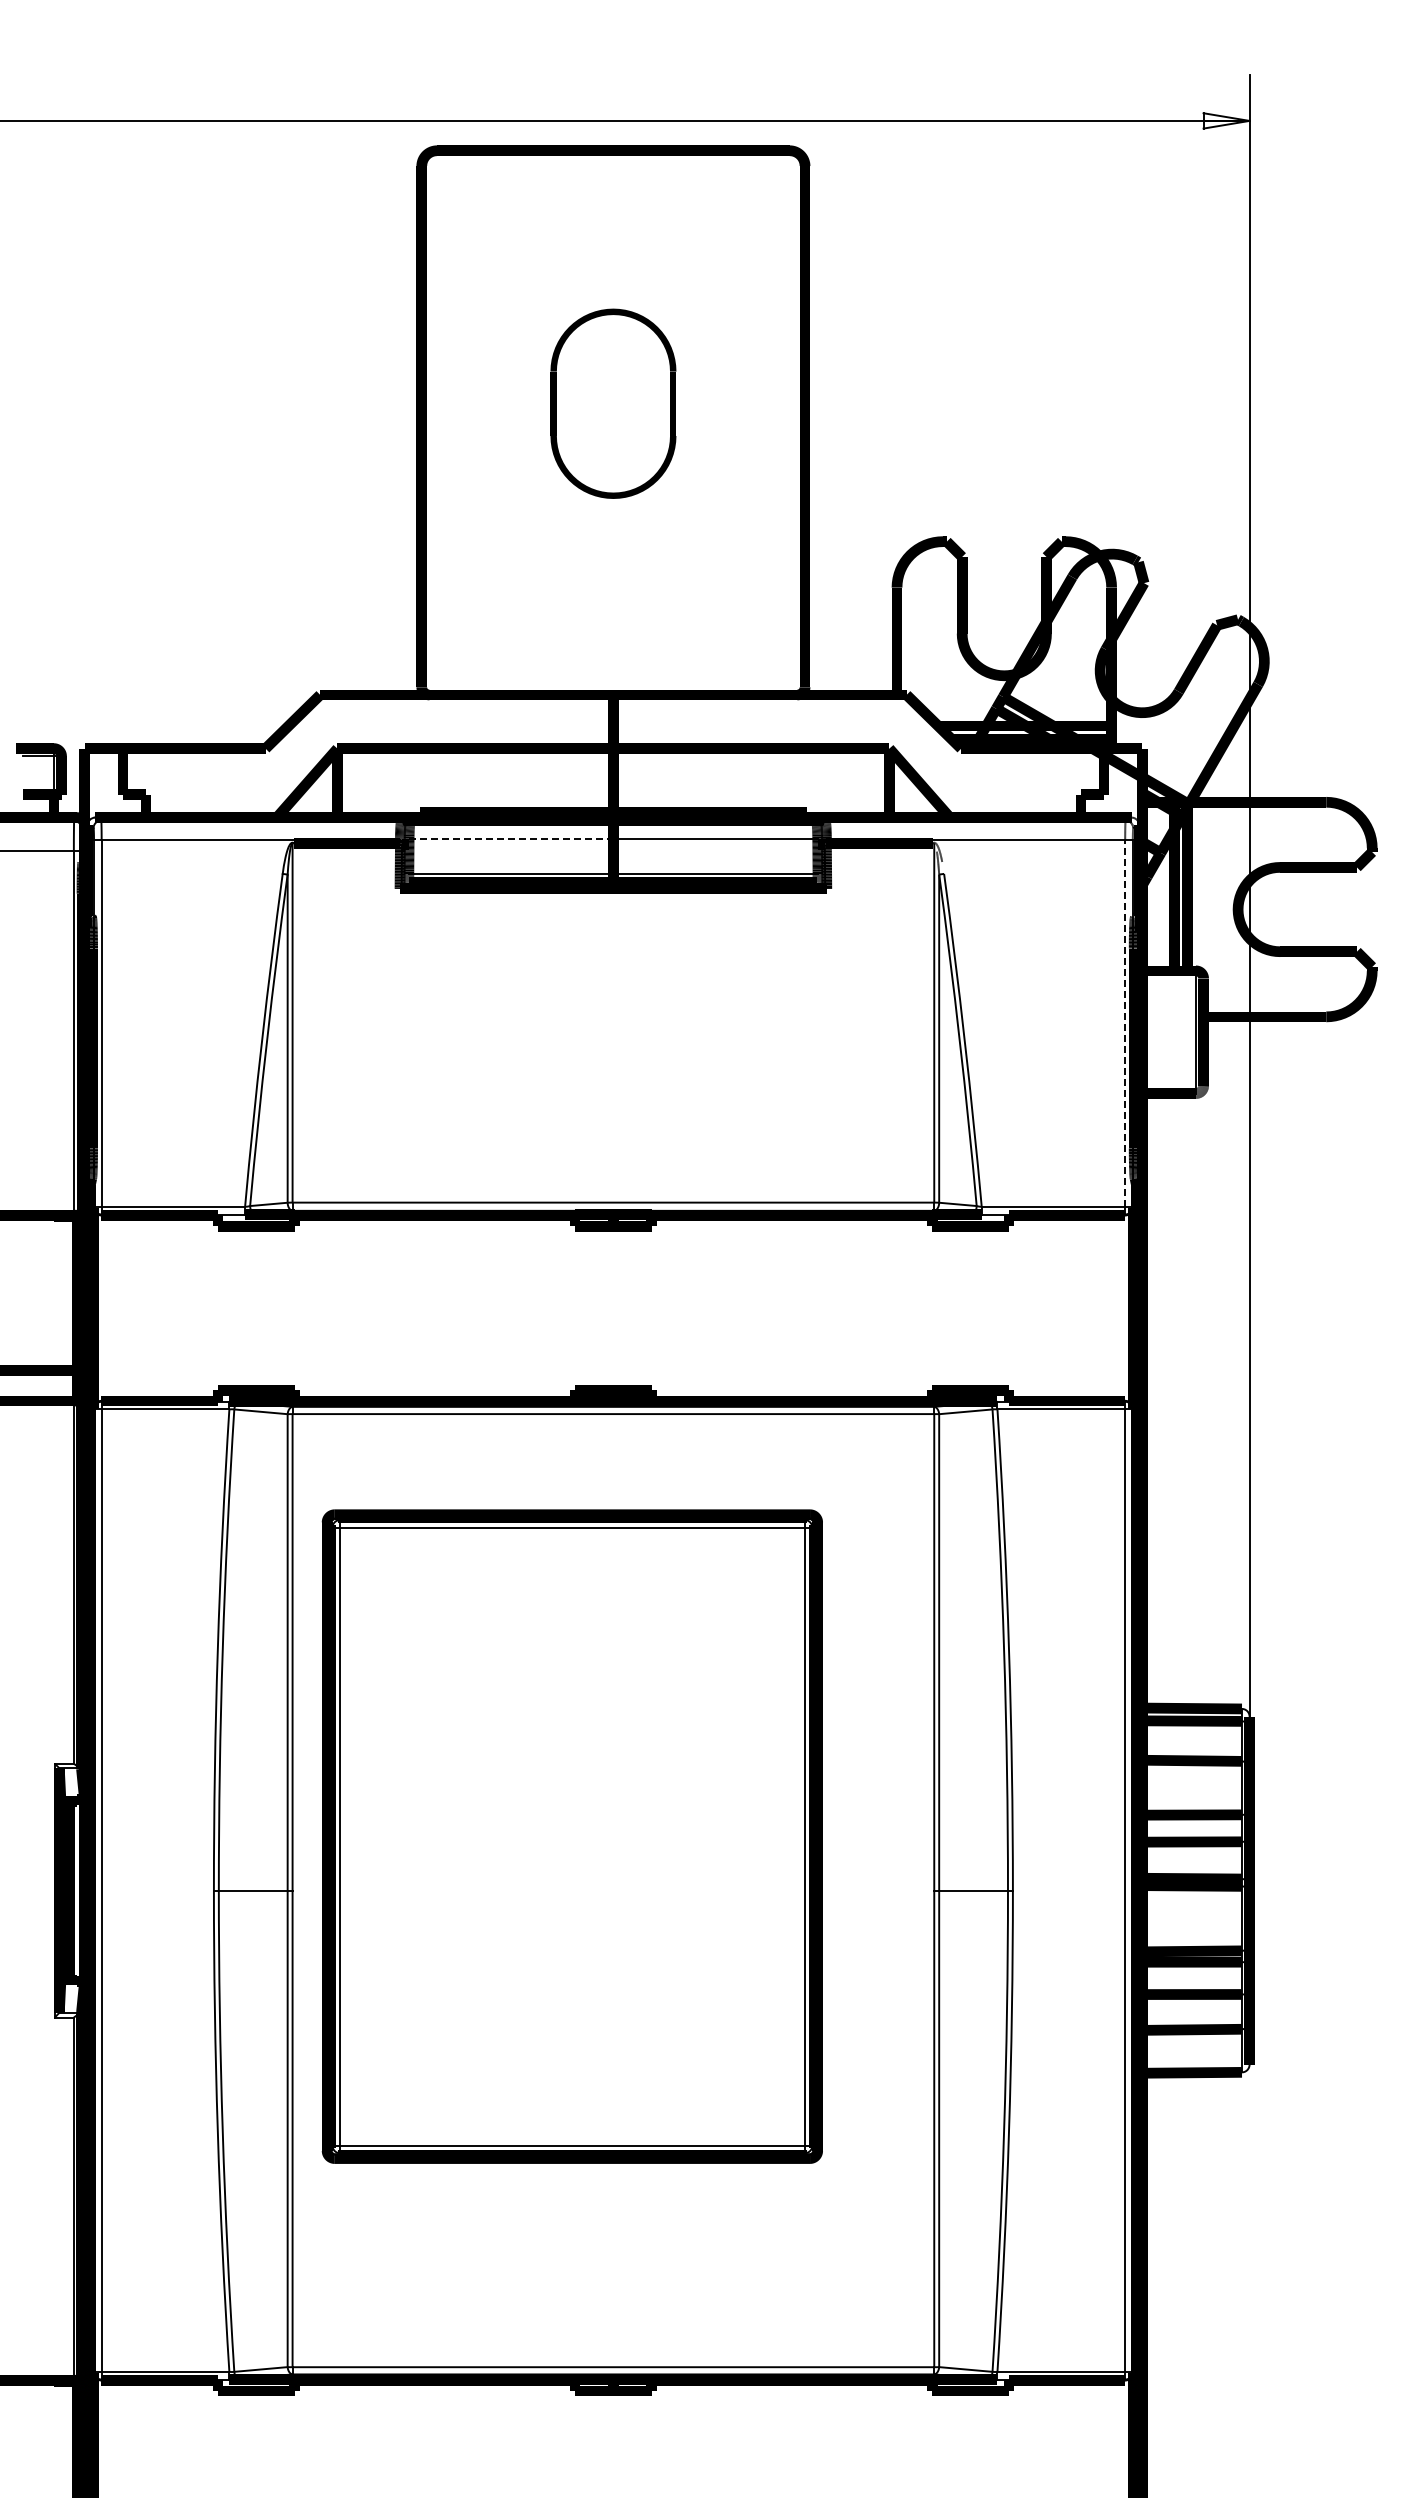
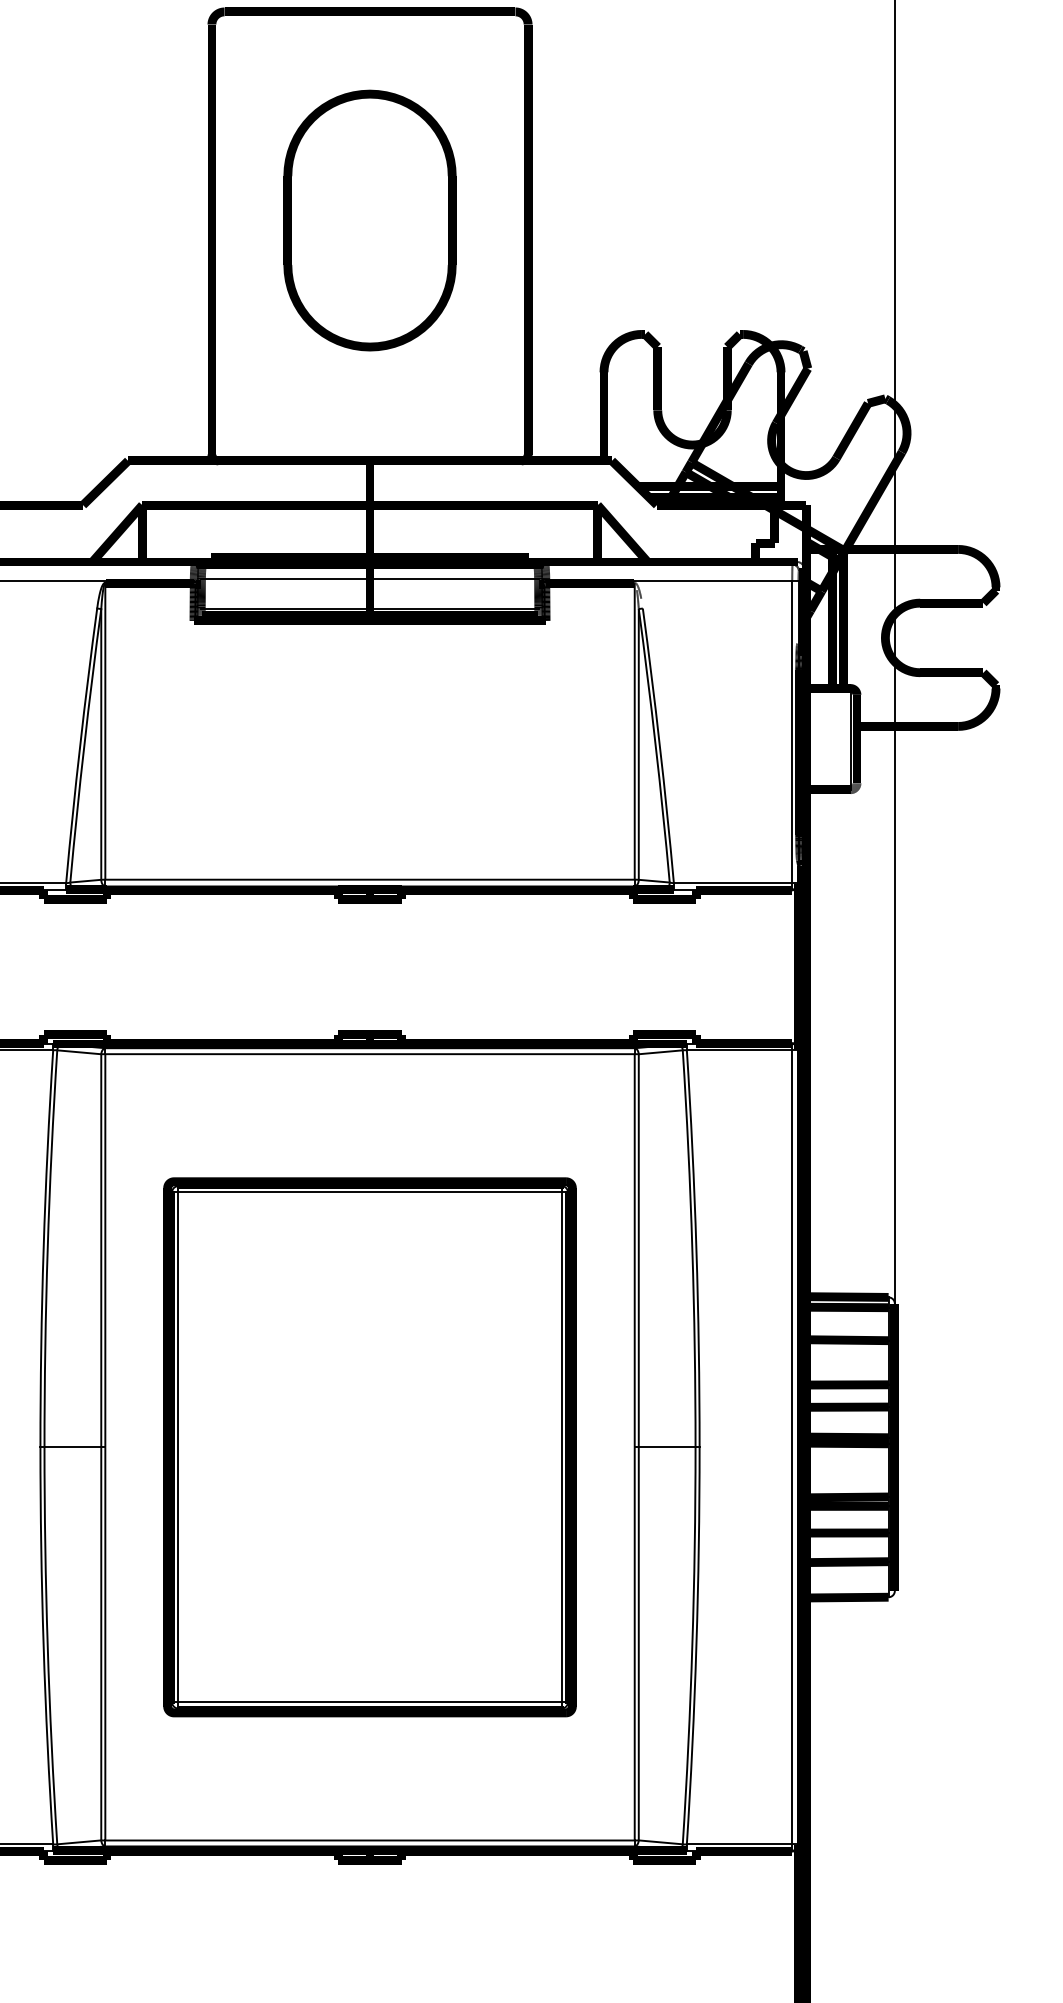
part: (613, 403) -> (370, 220), size x1.67
line: (511, 838) -> (285, 579), dashed -> solid
line: (1125, 1023) -> (792, 731), dashed -> solid
part: (571, 1836) -> (369, 1447), moved

